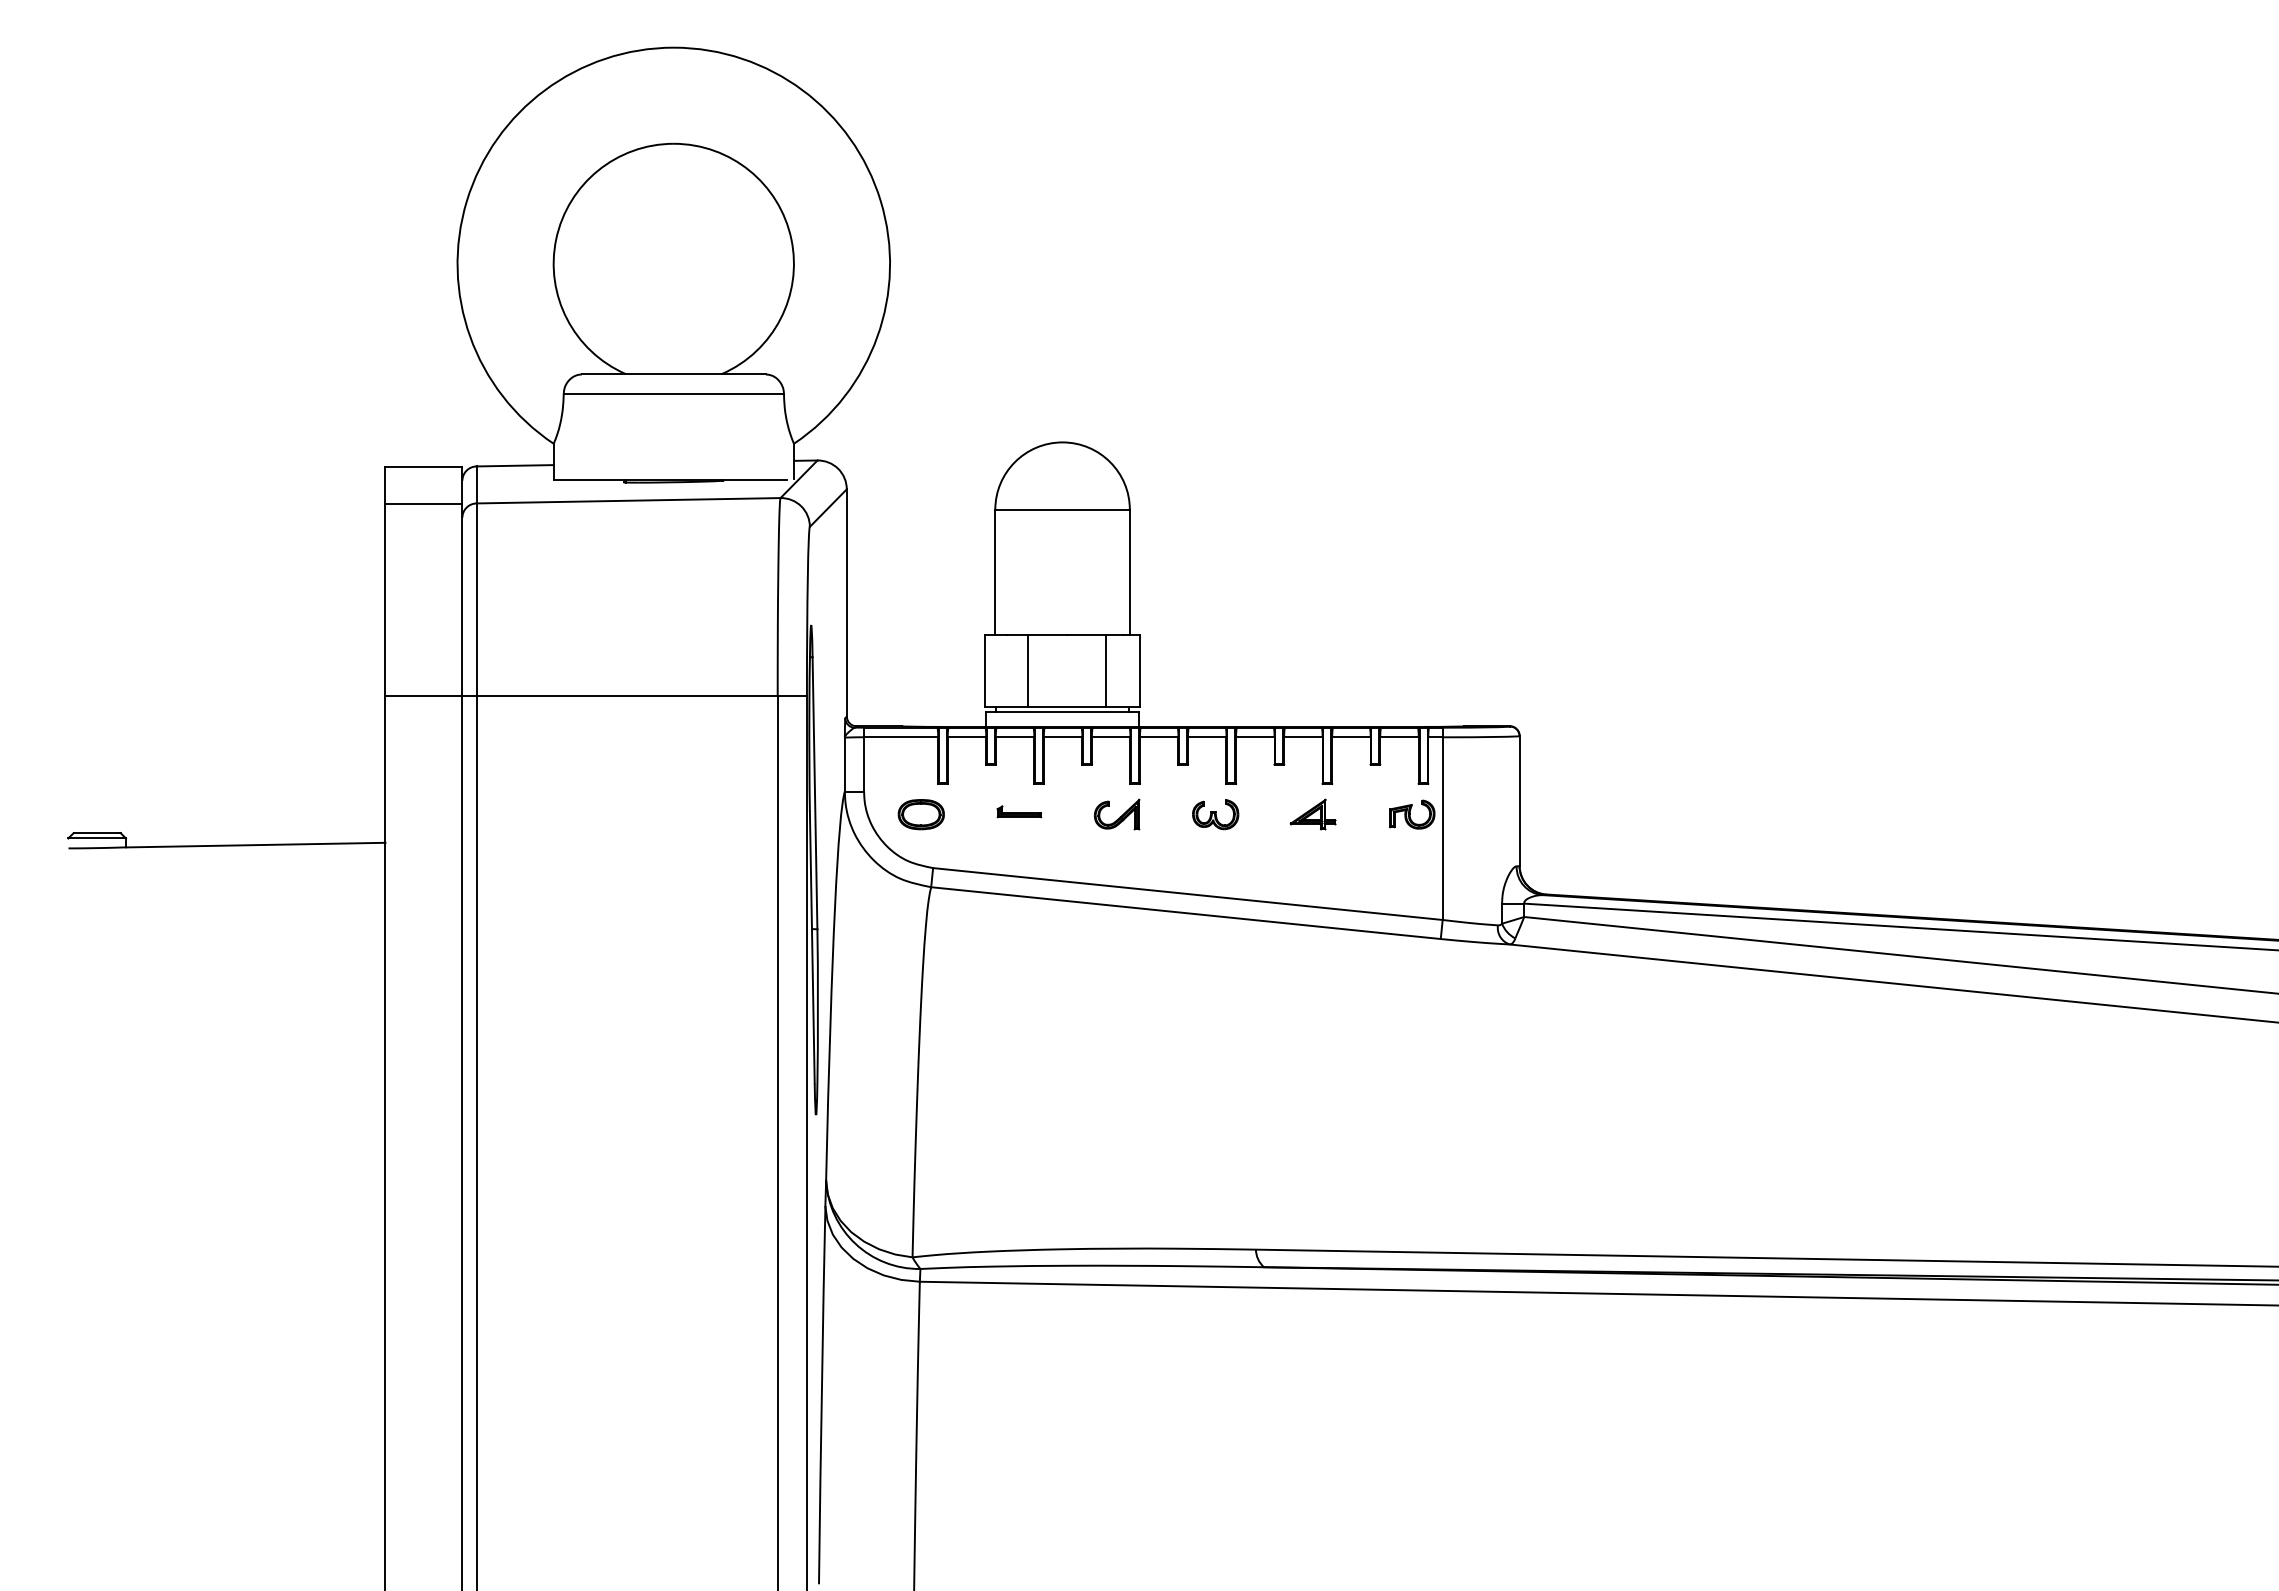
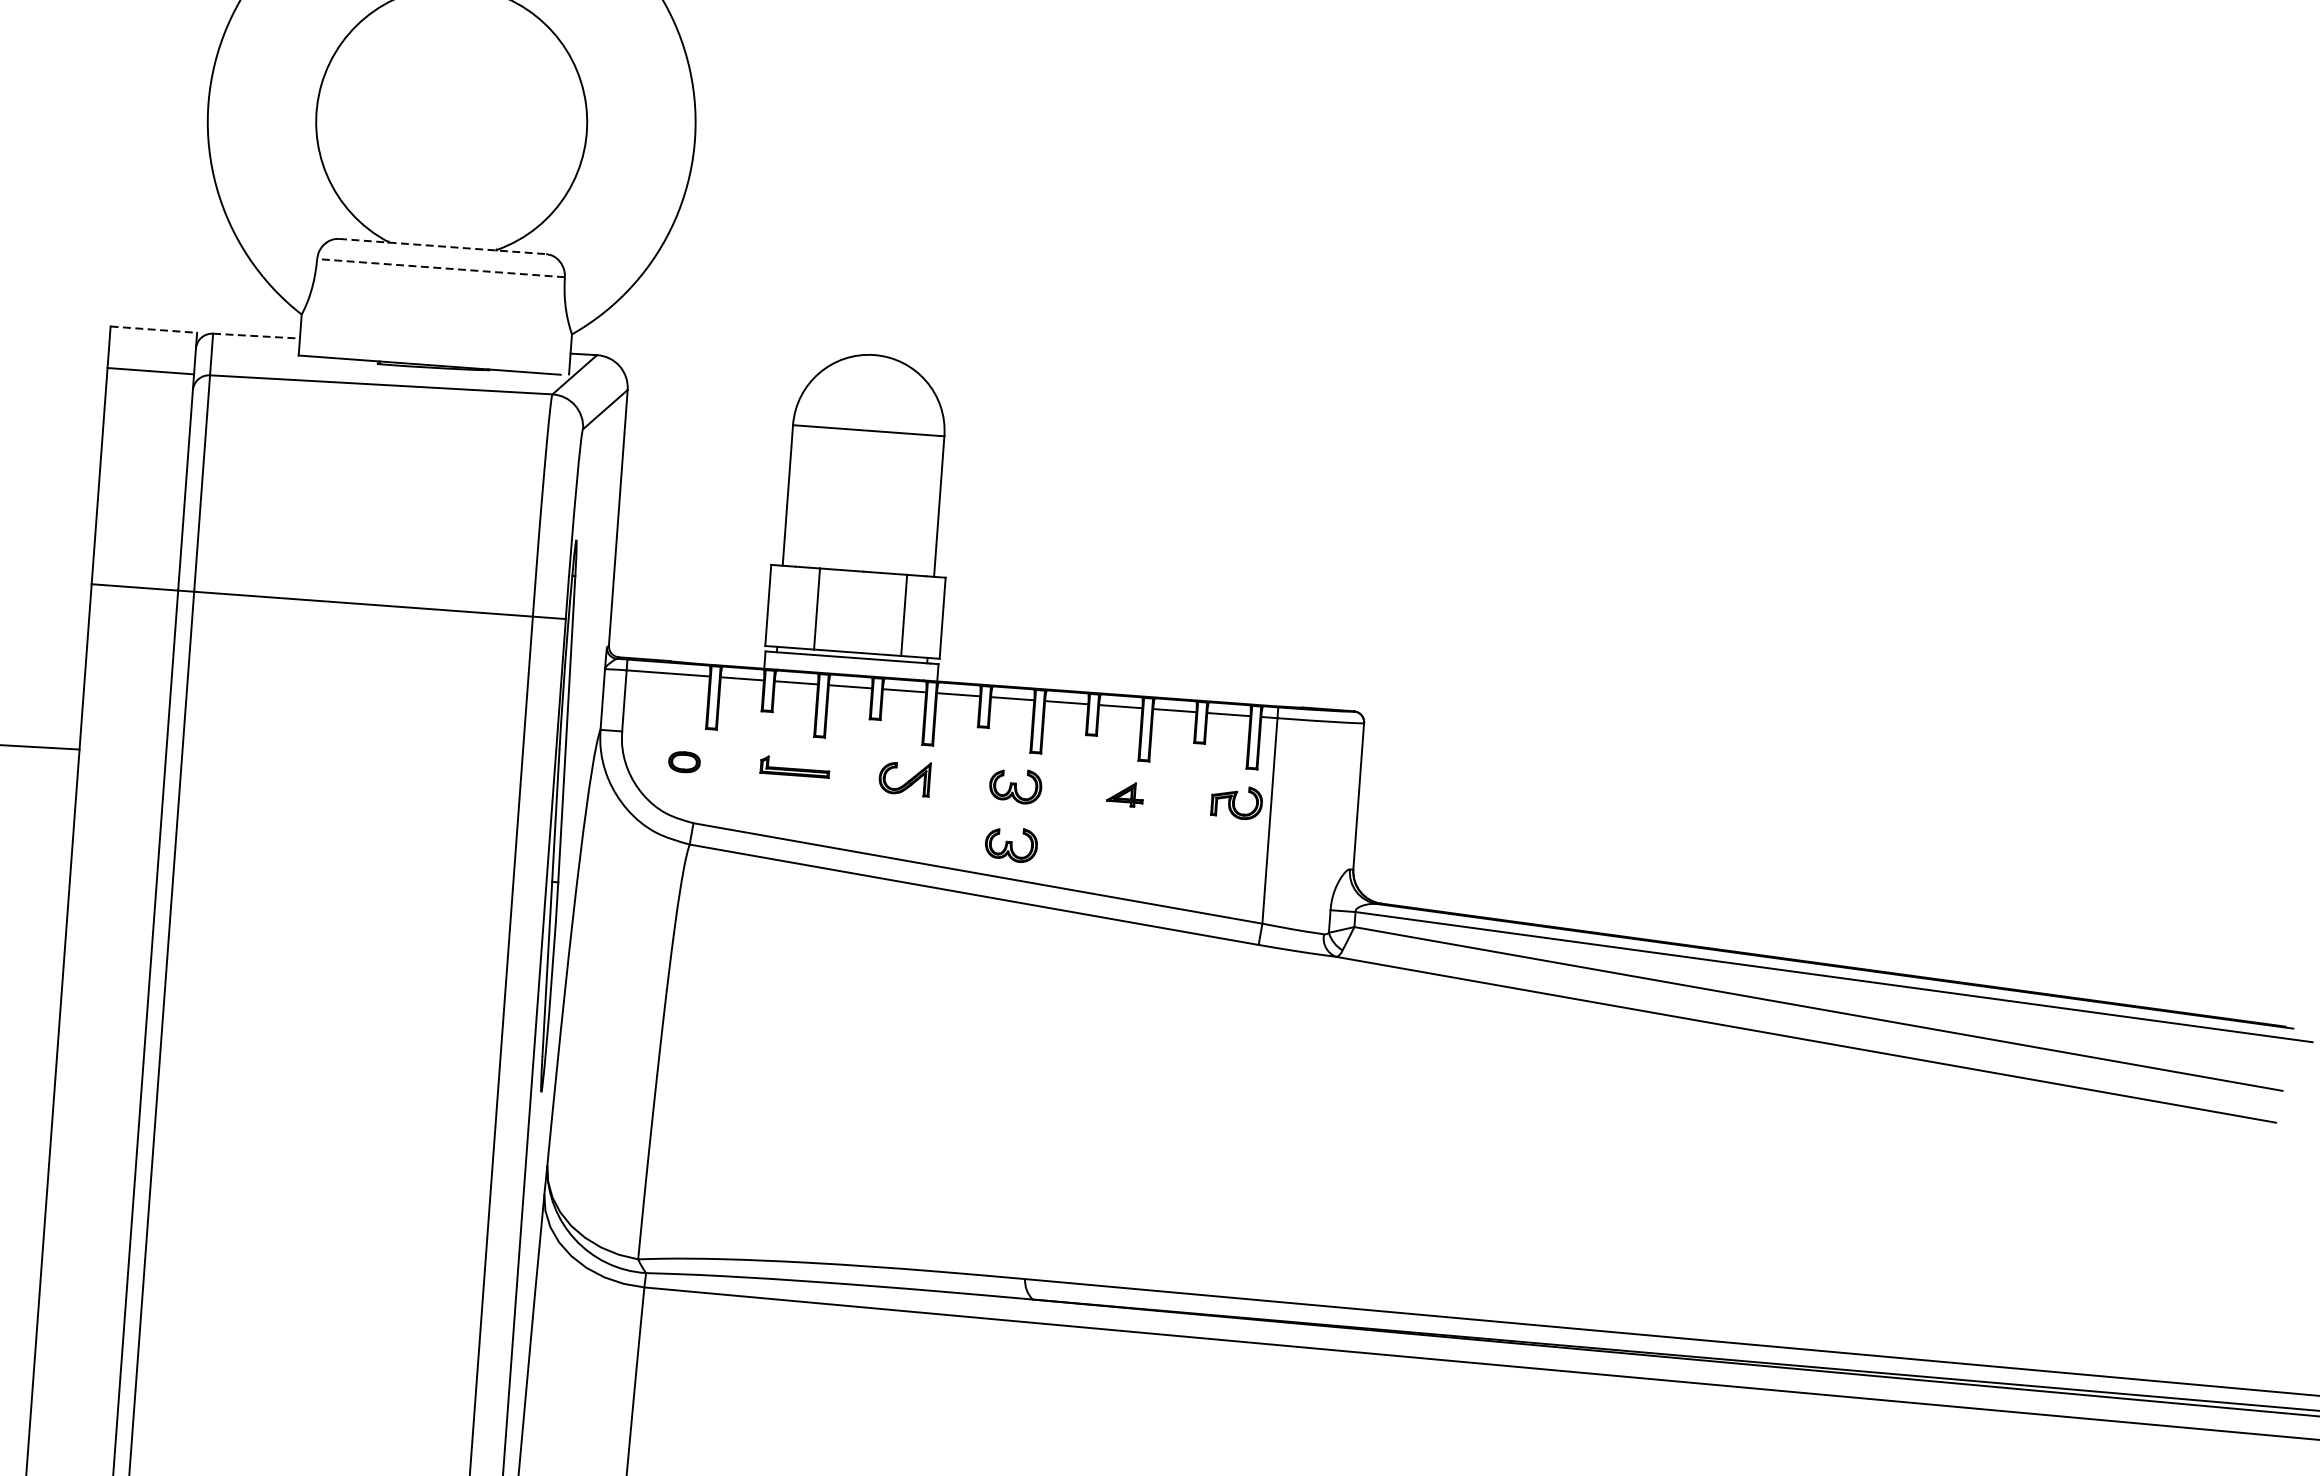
line: (674, 374) -> (443, 246), solid -> dashed
line: (673, 393) -> (440, 267), solid -> dashed
line: (515, 465) -> (256, 335), solid -> dashed
line: (424, 466) -> (154, 329), solid -> dashed
part: (1019, 811) -> (795, 766), size x1.4
part: (920, 814) -> (683, 761), size x0.6
part: (1312, 814) -> (1124, 794), size x0.7
part: (1215, 866) -> (1011, 844), added

